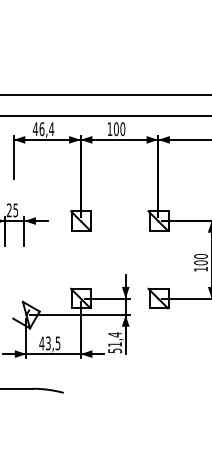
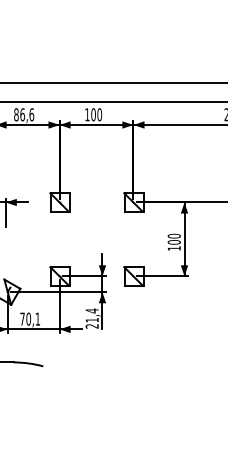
text: (42, 128) -> (23, 114), 46,4 -> 86,6
text: (50, 342) -> (30, 318), 43,5 -> 70,1
text: (114, 351) -> (91, 326), 51,4 -> 21,4

